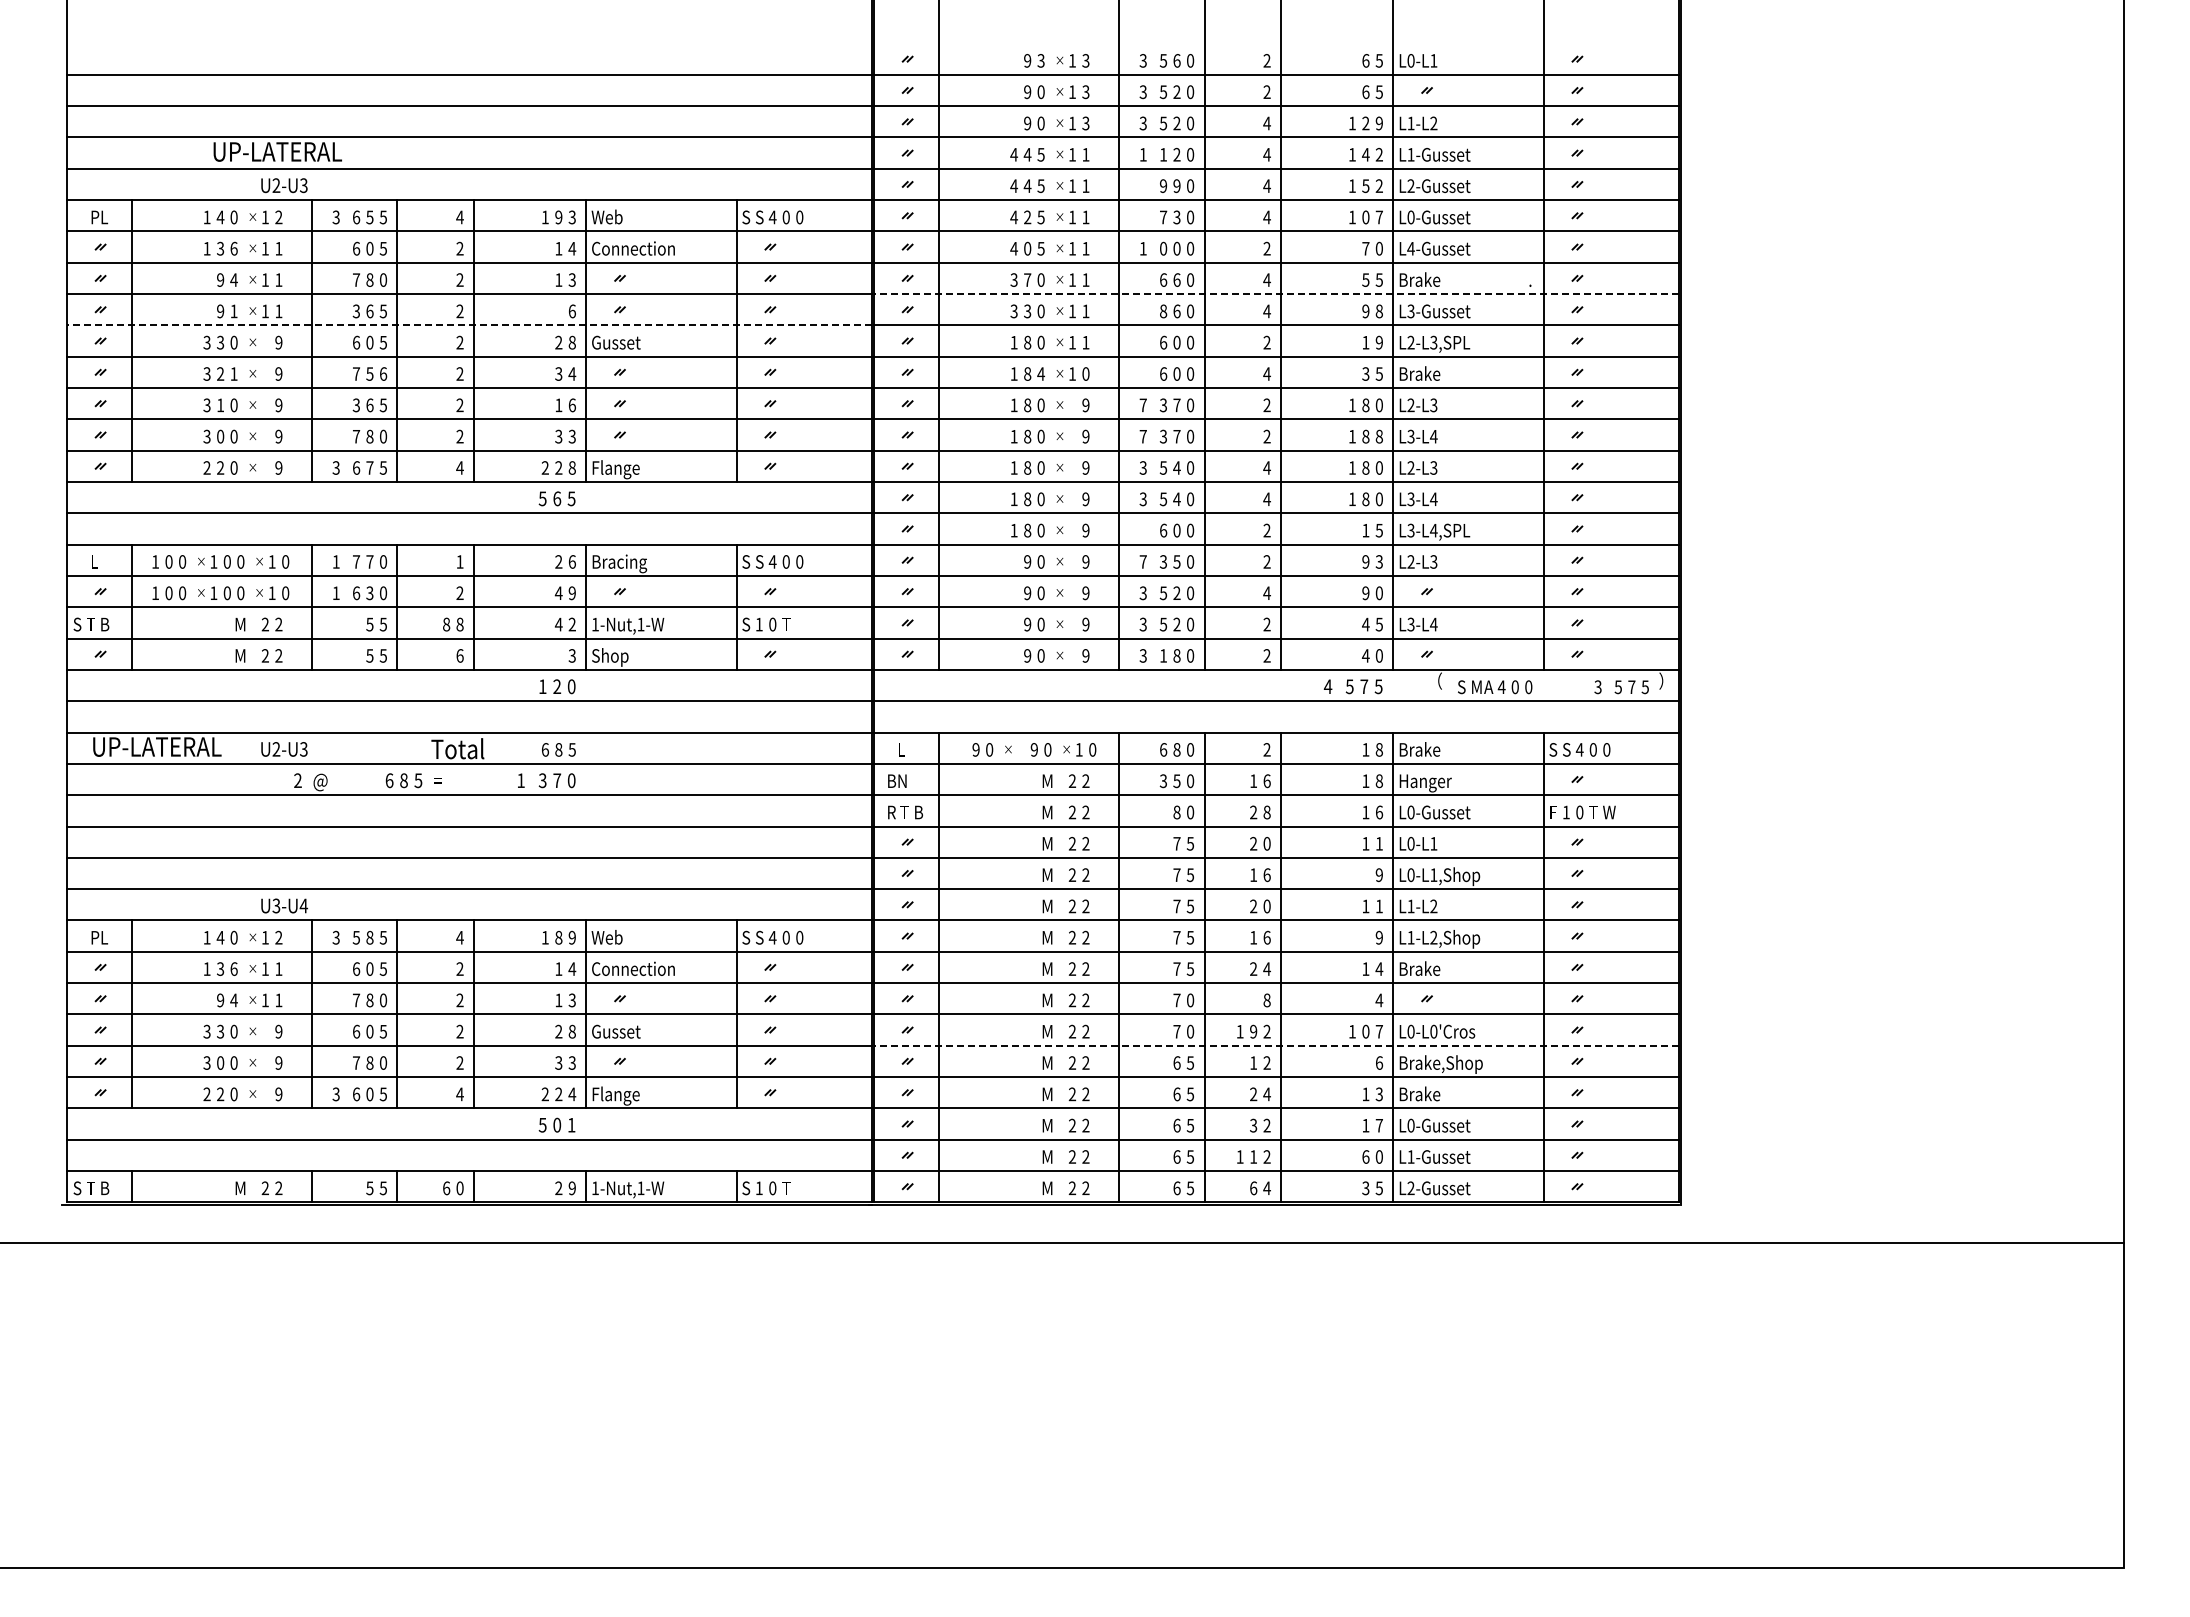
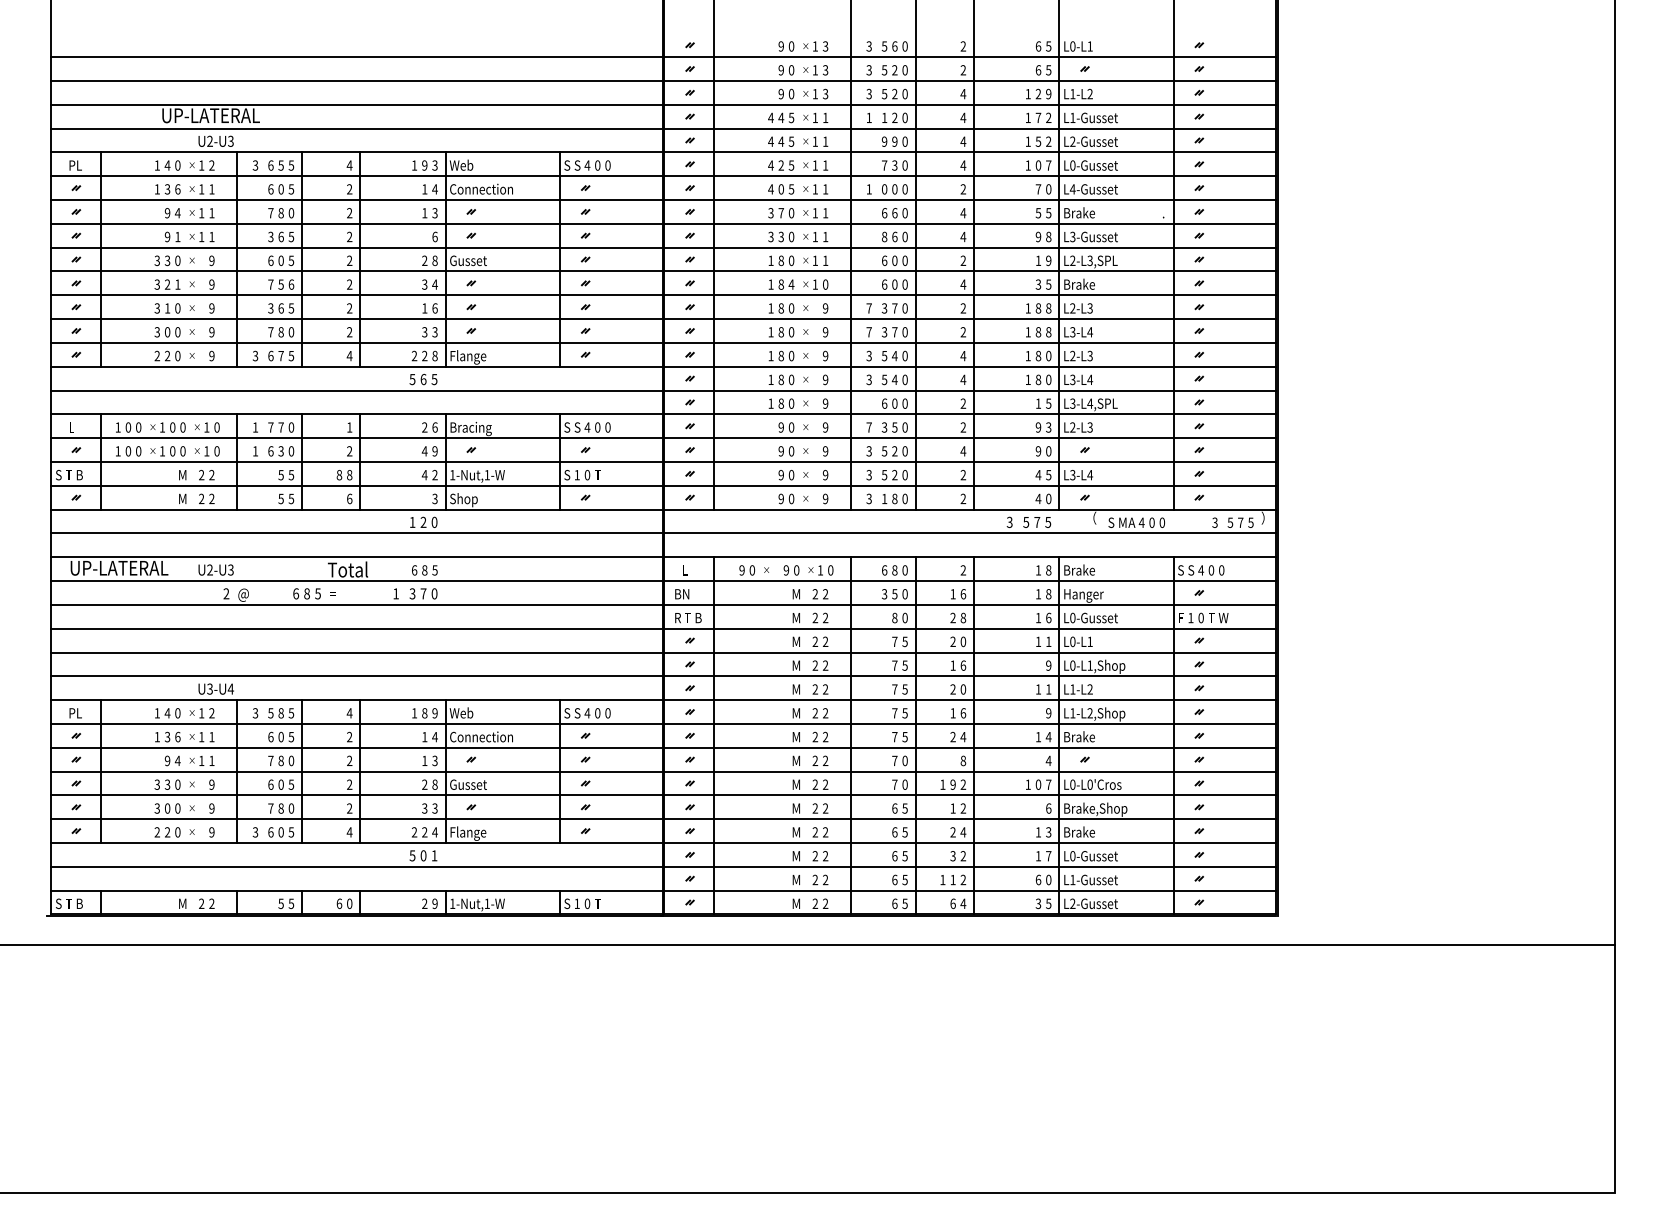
text: (1040, 60) -> (791, 46), 3 -> 0
text: (1365, 154) -> (1038, 117), 4 -> 7
line: (1275, 294) -> (969, 224), dashed -> solid
line: (468, 325) -> (356, 247), dashed -> solid
text: (1378, 405) -> (1048, 308), 0 -> 8
text: (1327, 686) -> (1009, 522), 4 -> 3
line: (1275, 1045) -> (969, 795), dashed -> solid

